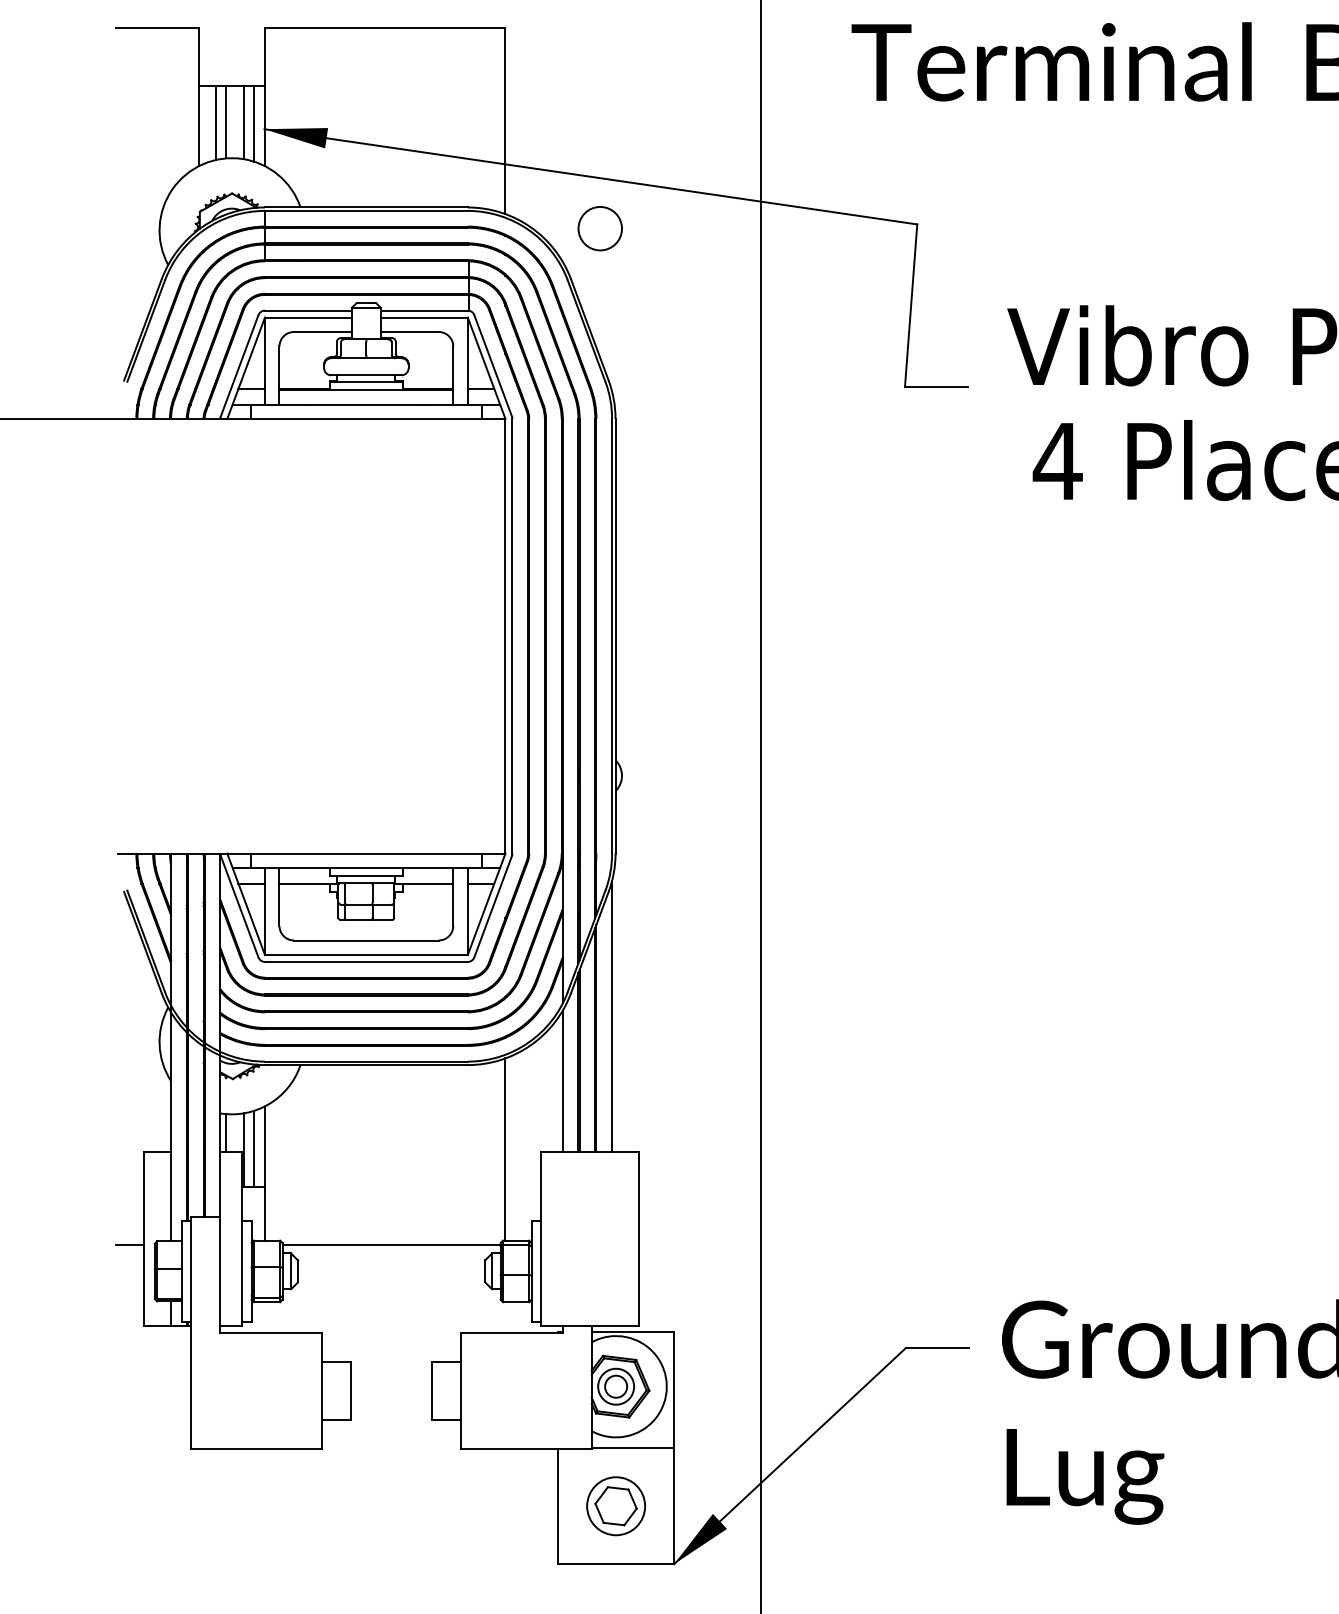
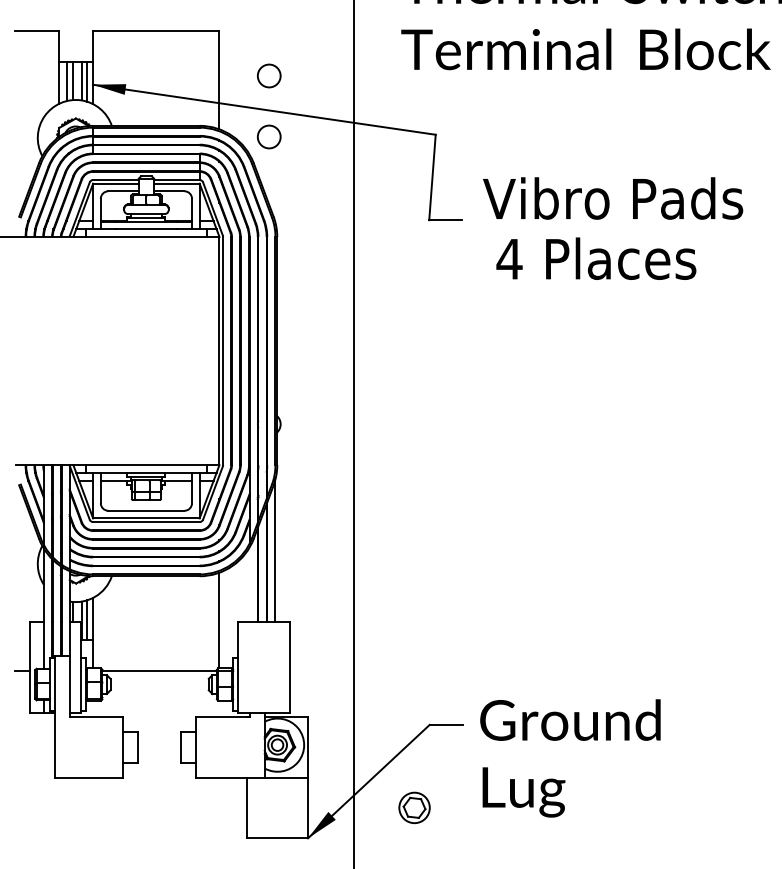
circle: (600, 111) -> (269, 75), added
line: (562, 1080) -> (249, 584), removed
part: (615, 1505) -> (414, 807), moved

